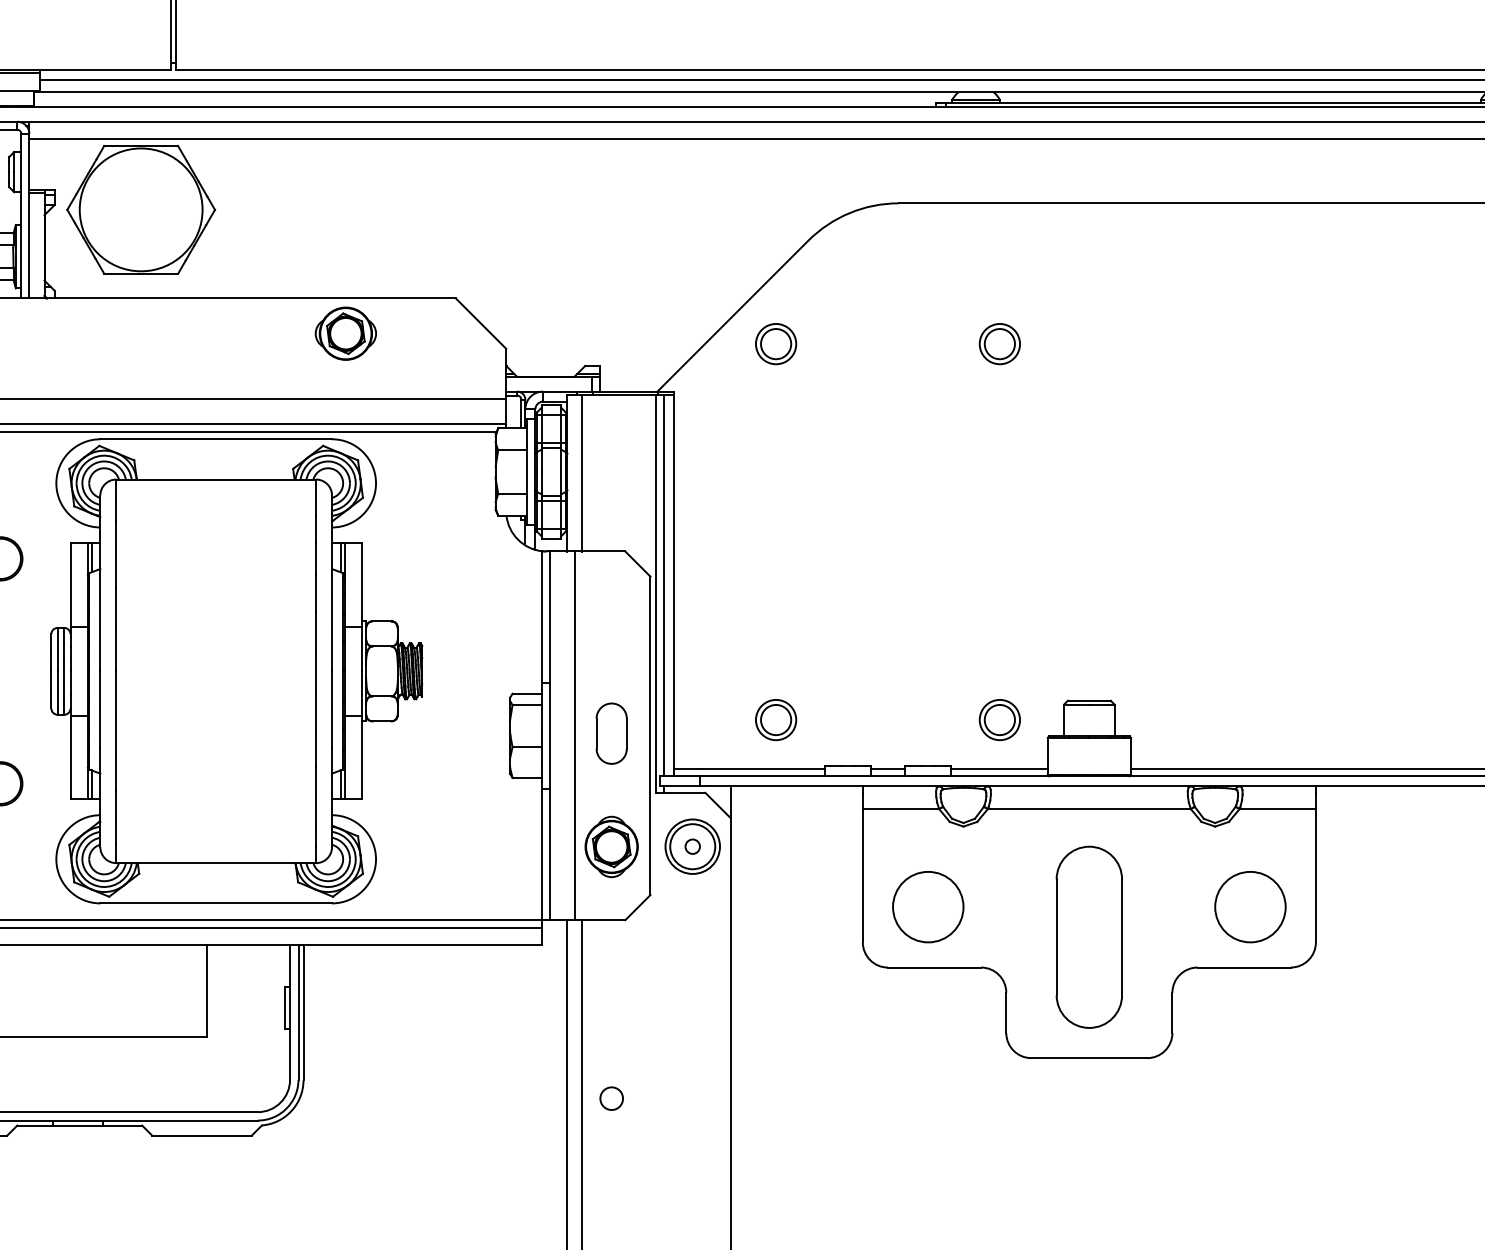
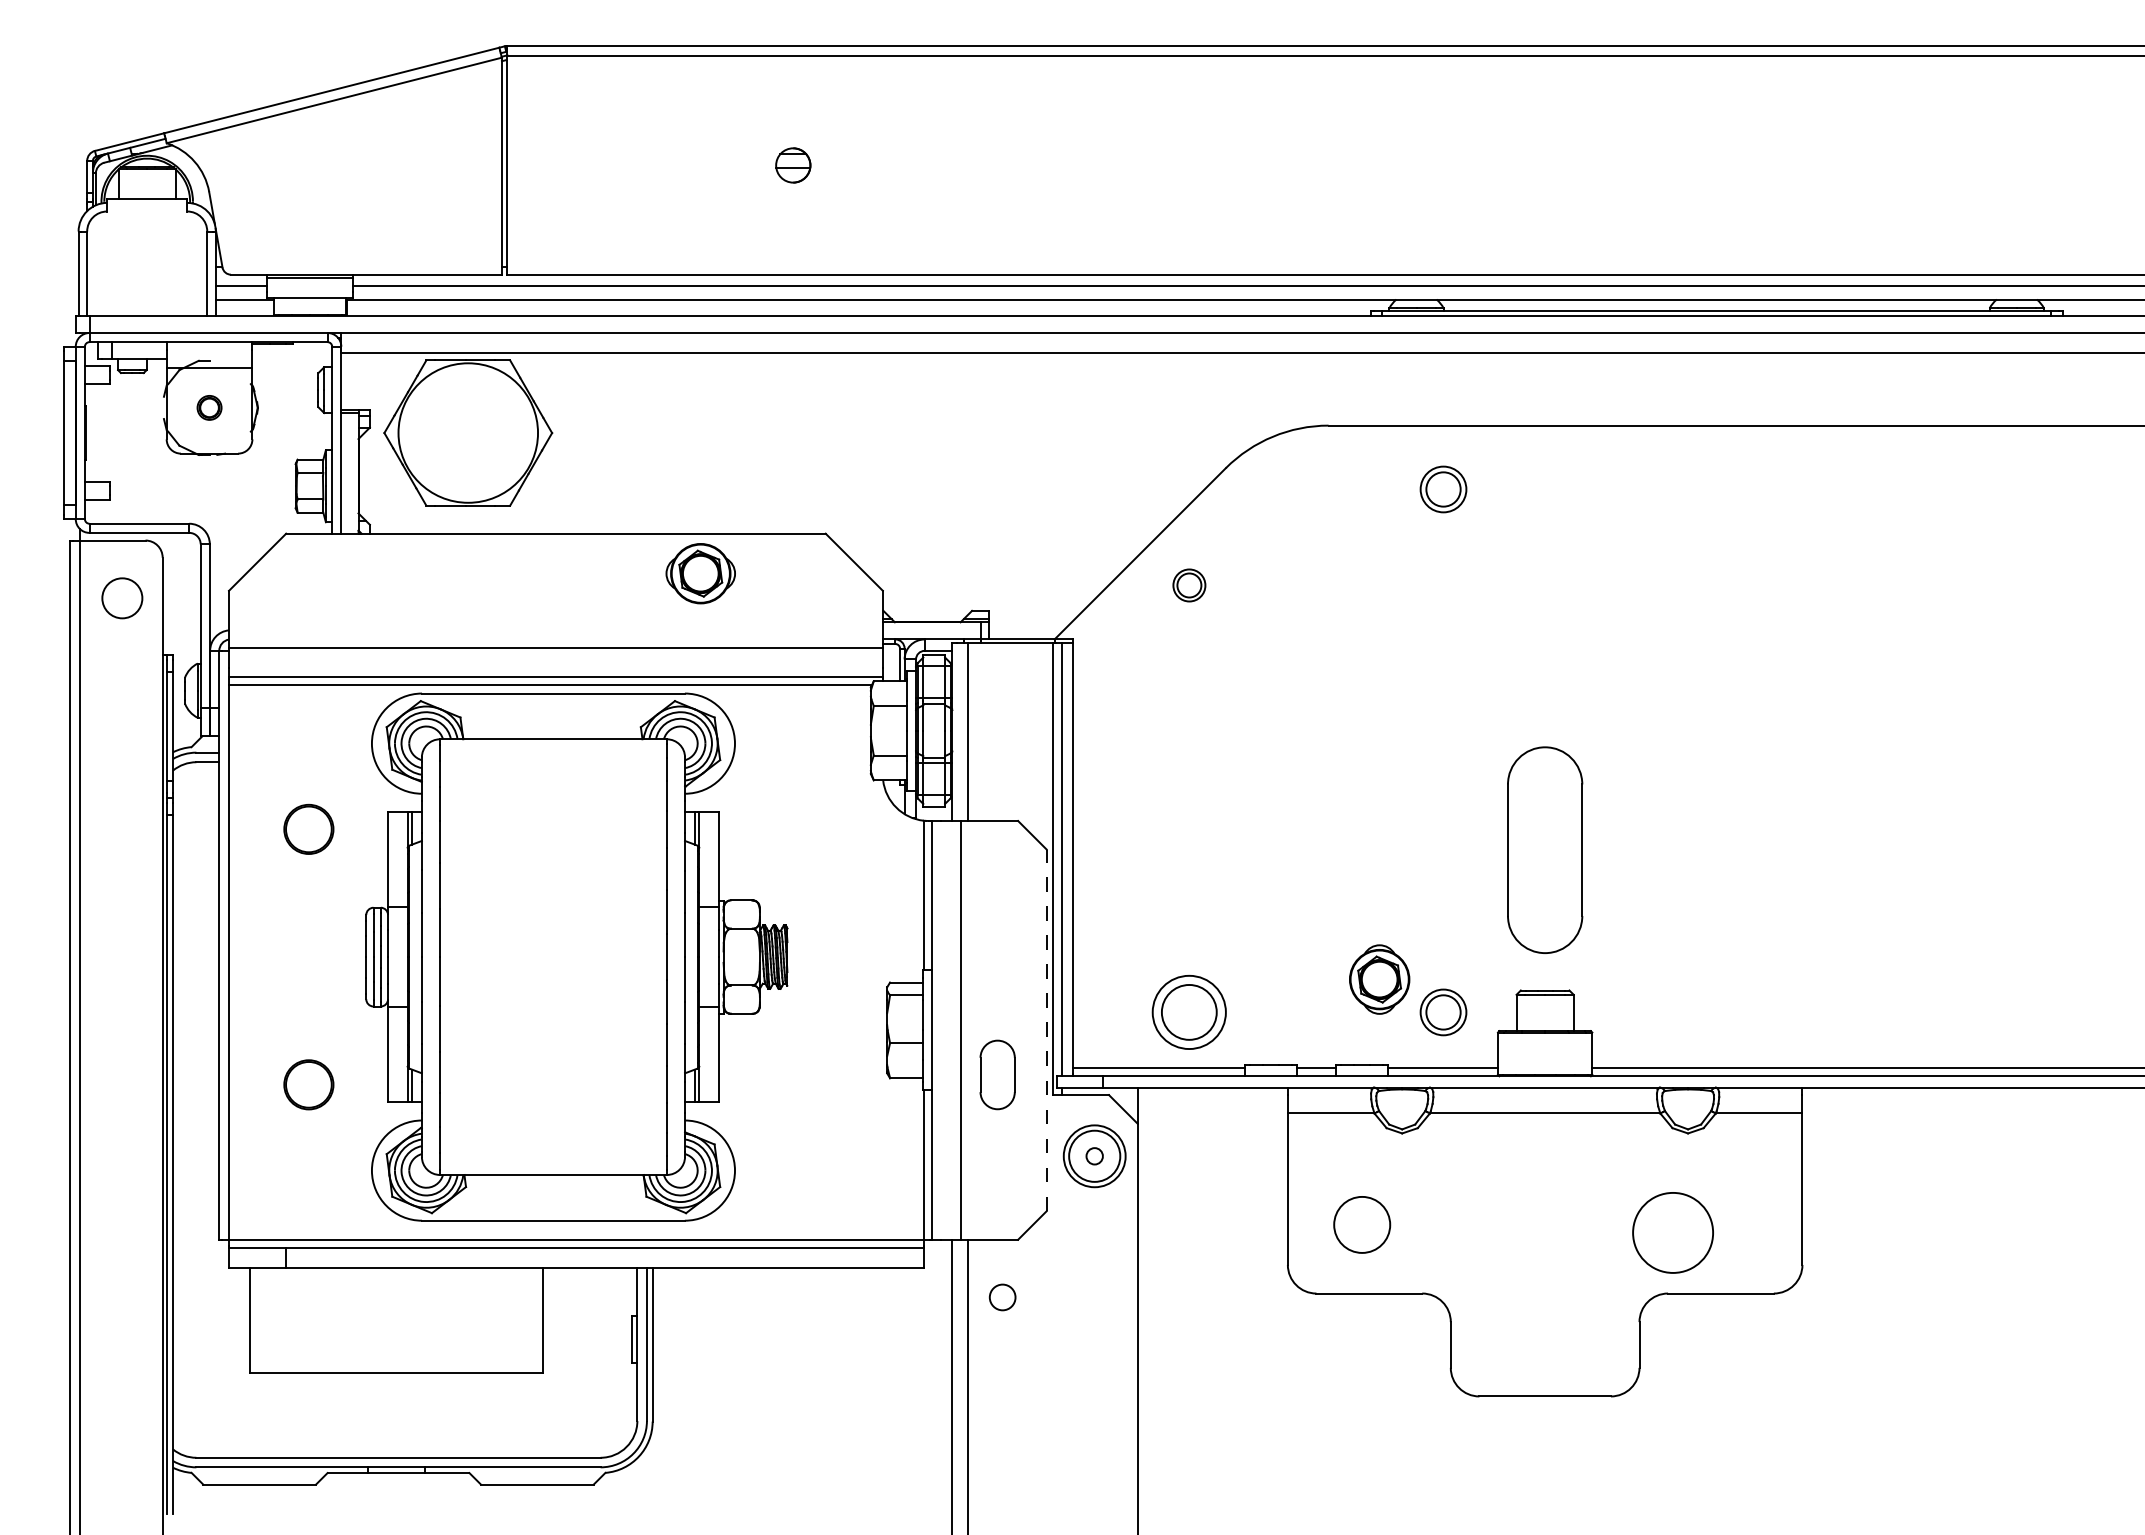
part: (776, 344) -> (1189, 585), size x0.7
part: (999, 344) -> (1443, 489), moved
part: (776, 720) -> (1189, 1012), size x1.6
part: (611, 733) -> (997, 1074), moved
line: (650, 735) -> (1046, 1030), solid -> dashed
part: (611, 846) -> (1379, 979), moved
circle: (928, 906) -> (1362, 1224), size x0.7
circle: (1249, 906) -> (1672, 1232), moved
part: (1089, 936) -> (1545, 849), moved
circle: (611, 1098) -> (1002, 1297), moved

